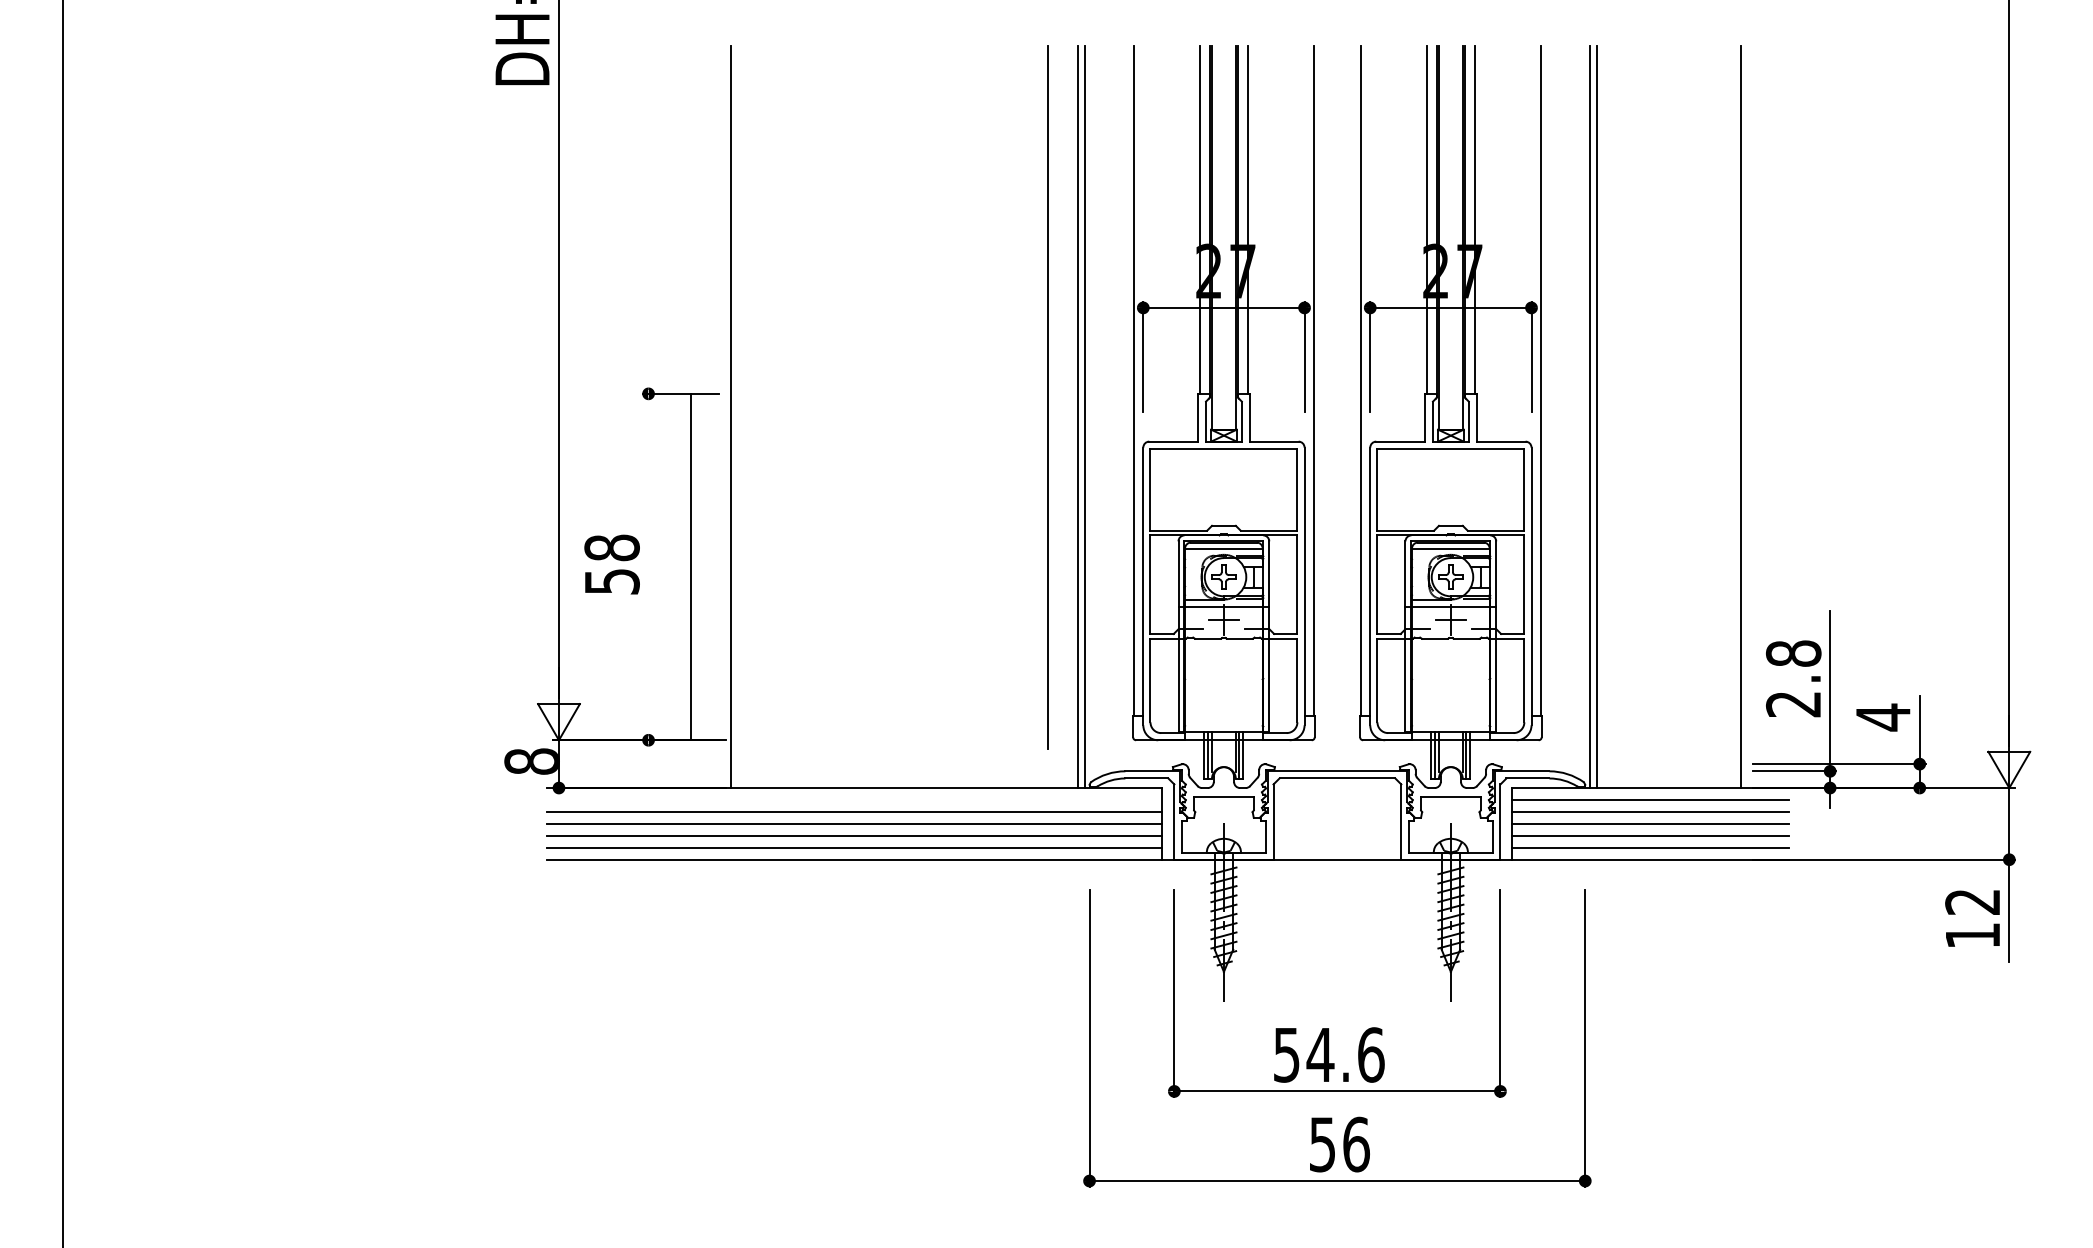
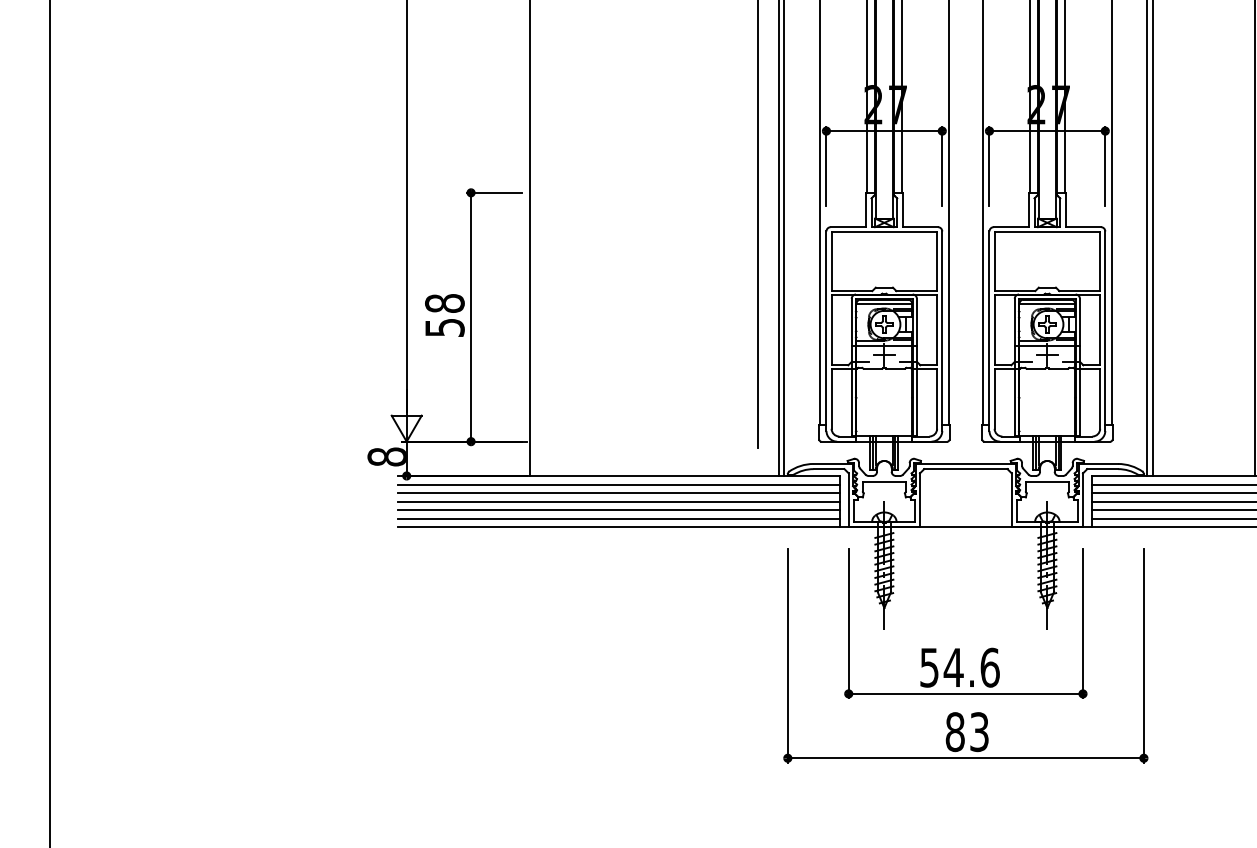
line: (690, 566) -> (471, 316), moved
line: (854, 799) -> (618, 484), added
text: (1339, 1144) -> (967, 732), 56 -> 83

